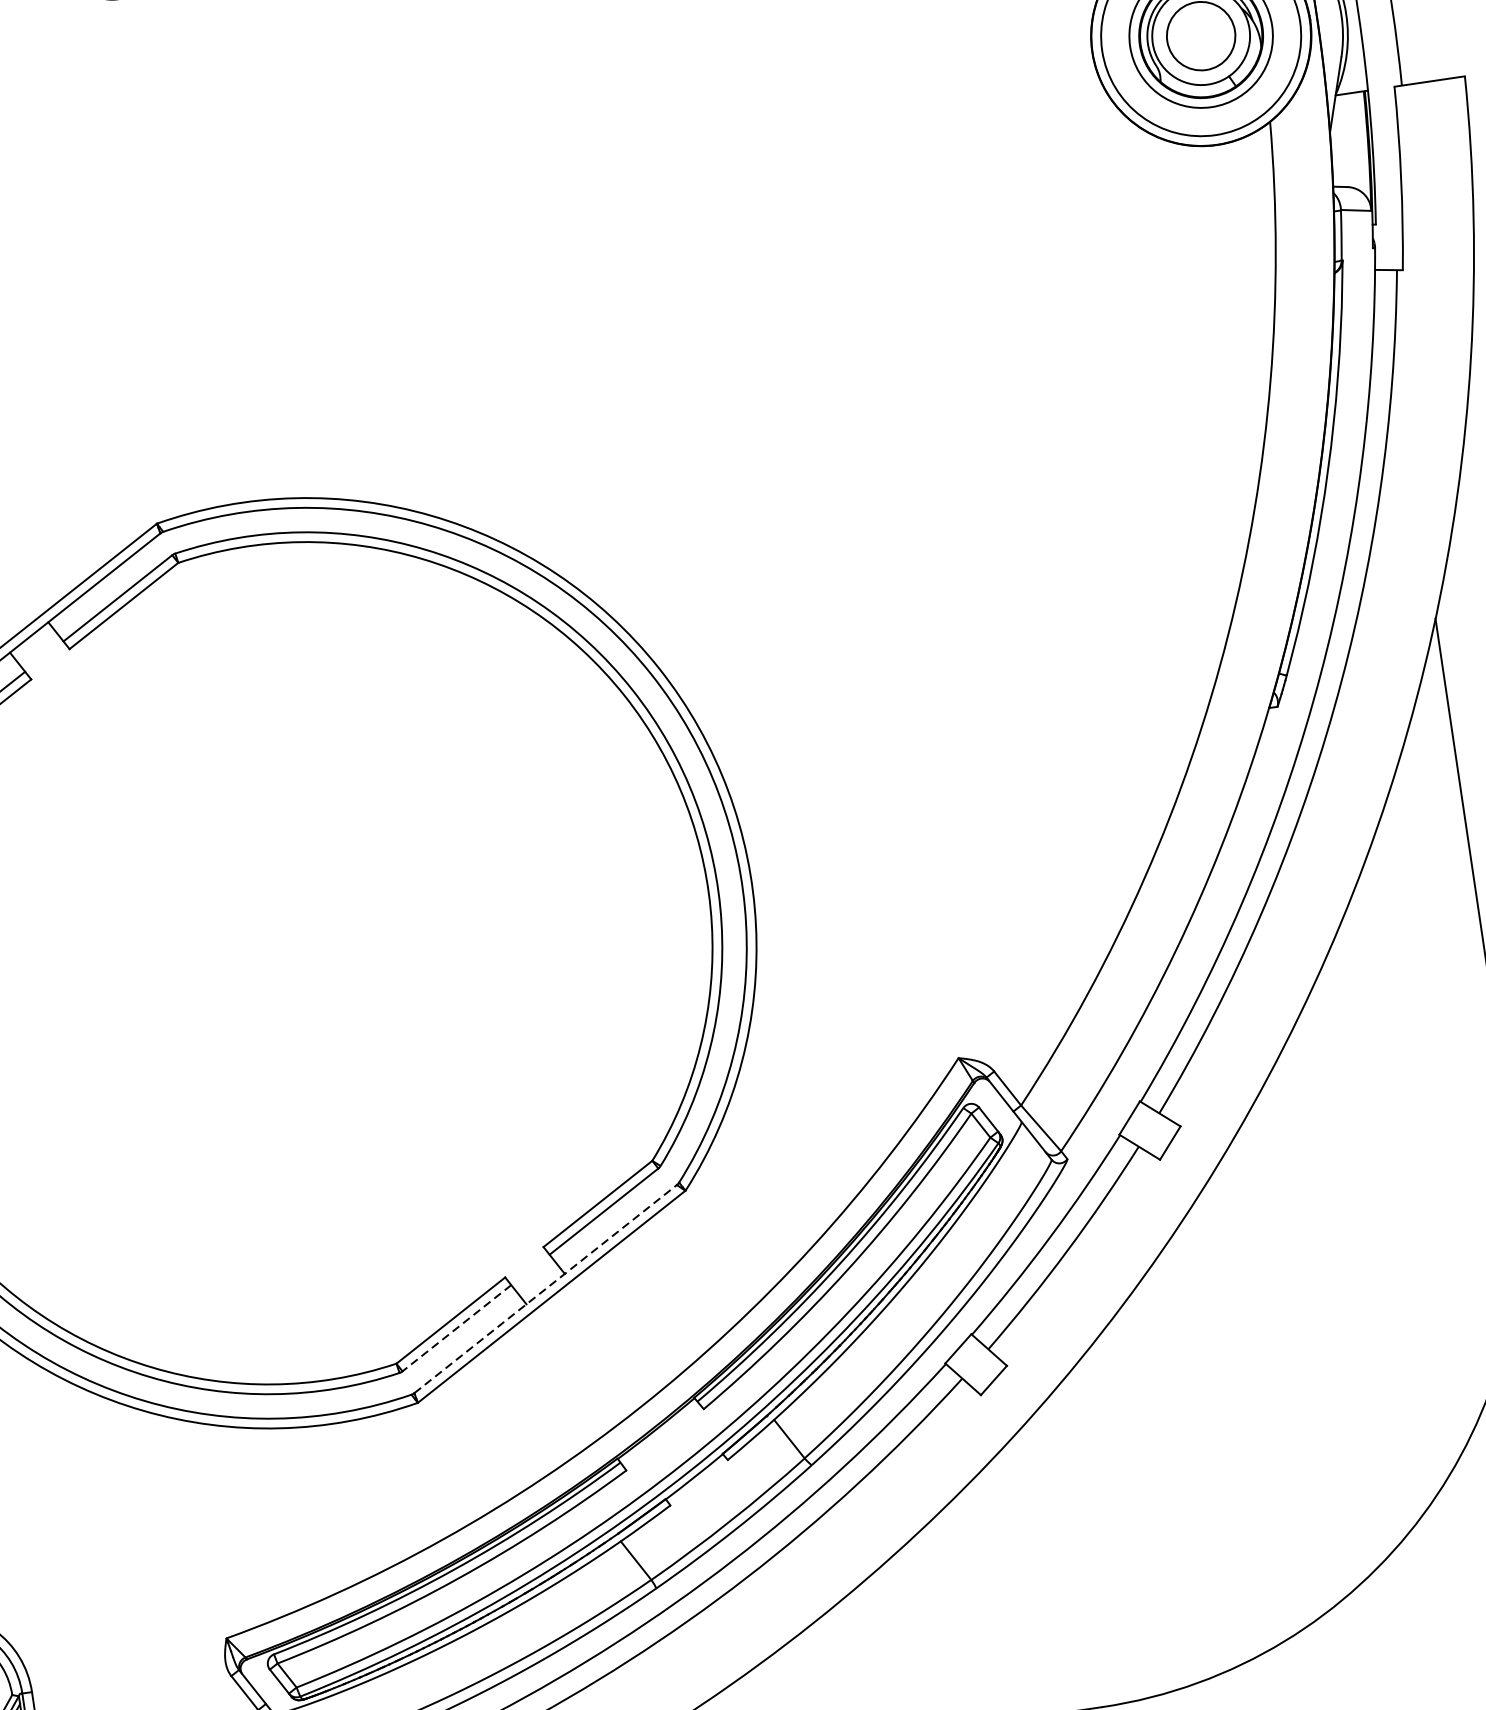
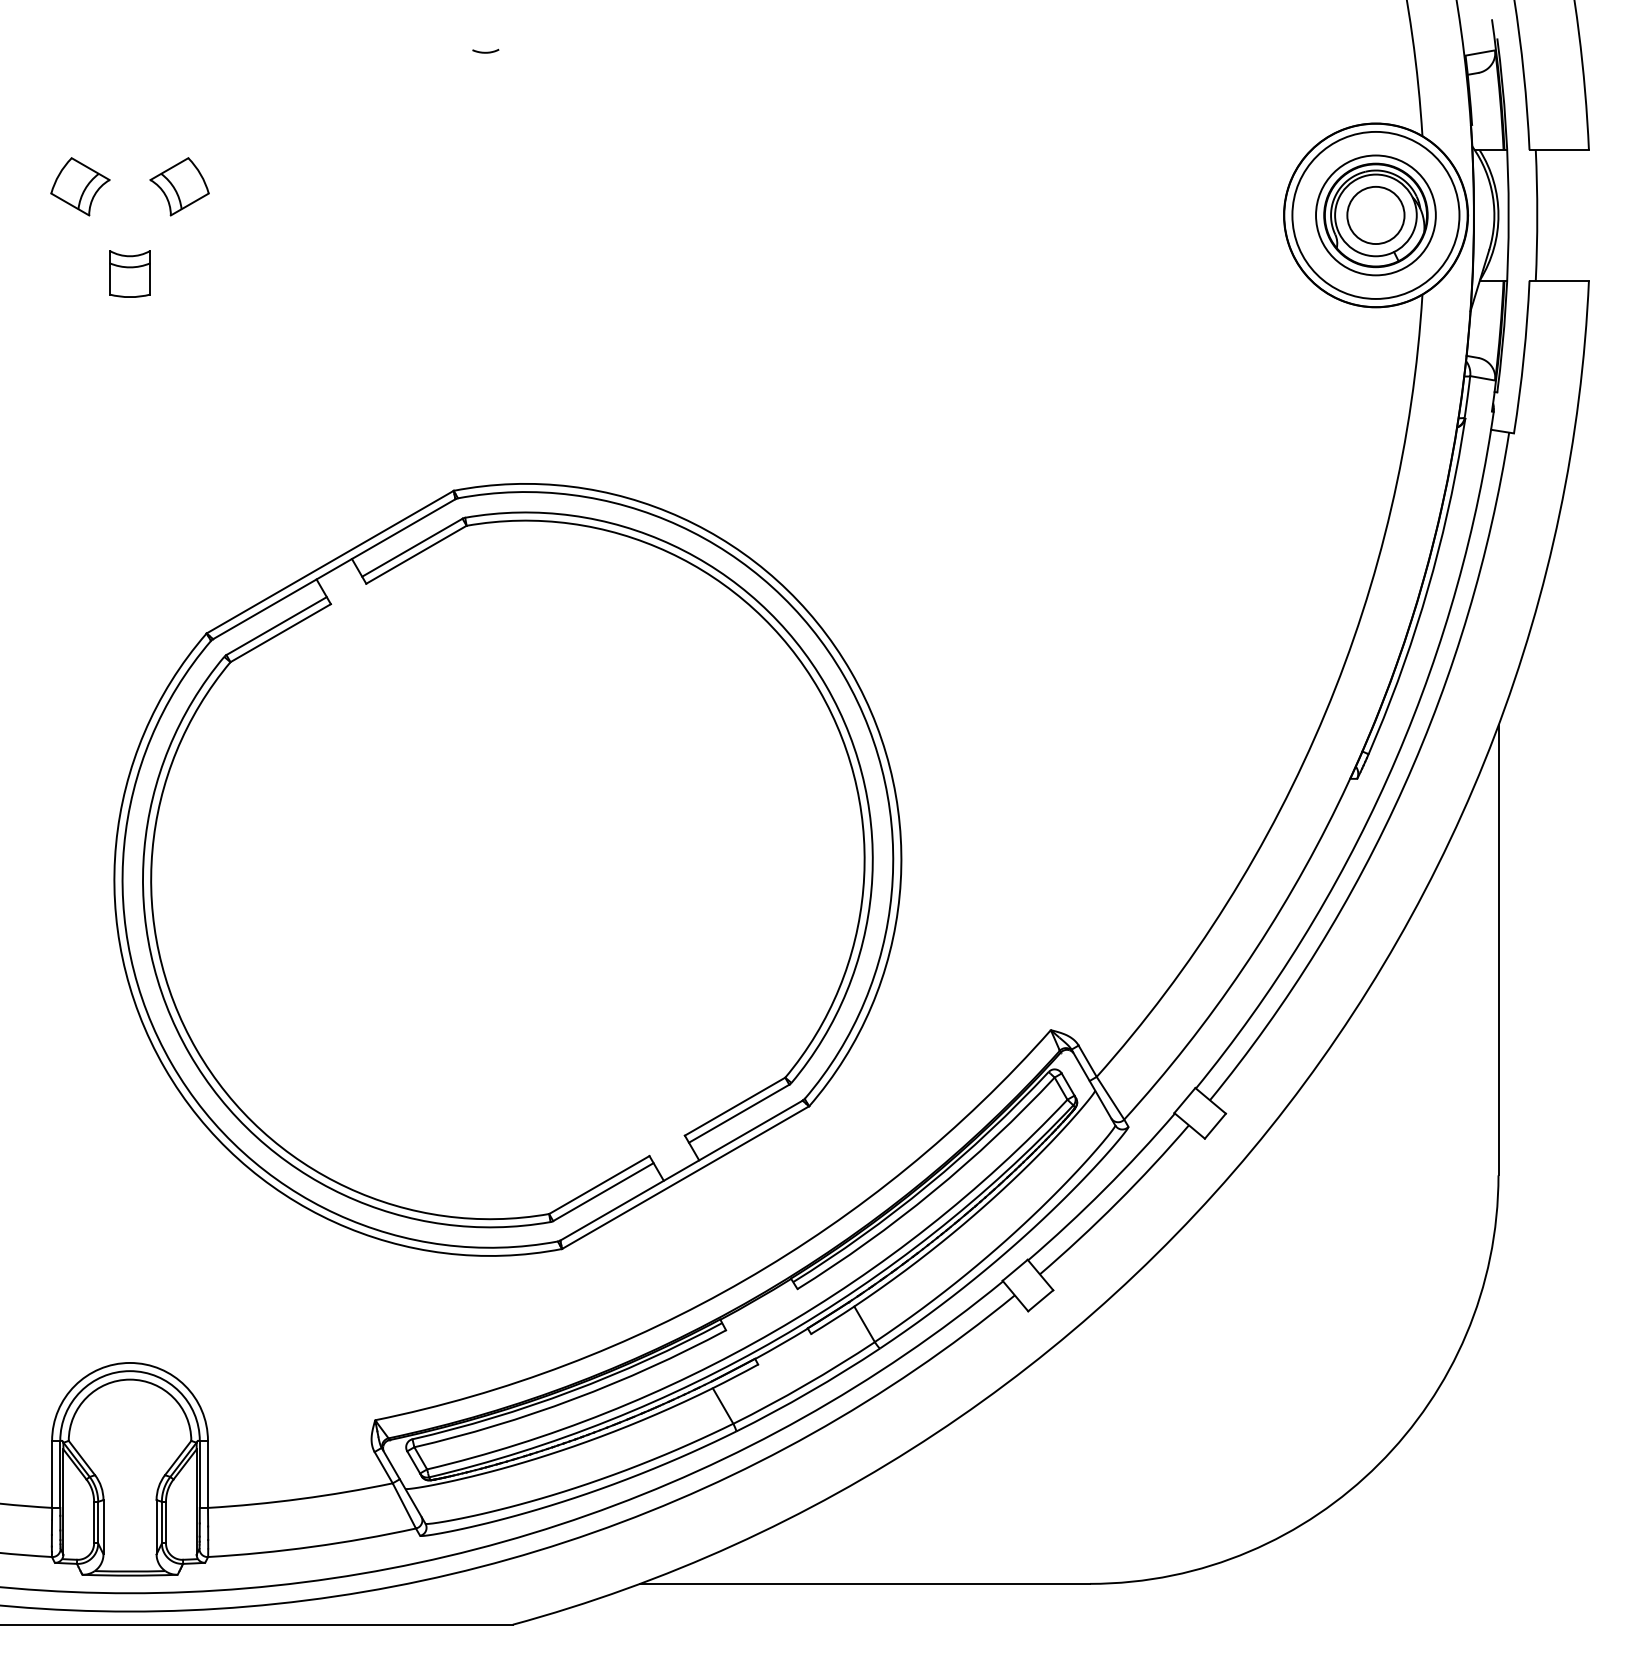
line: (545, 1288) -> (681, 1170), dashed -> solid
line: (457, 1328) -> (603, 1192), dashed -> solid

